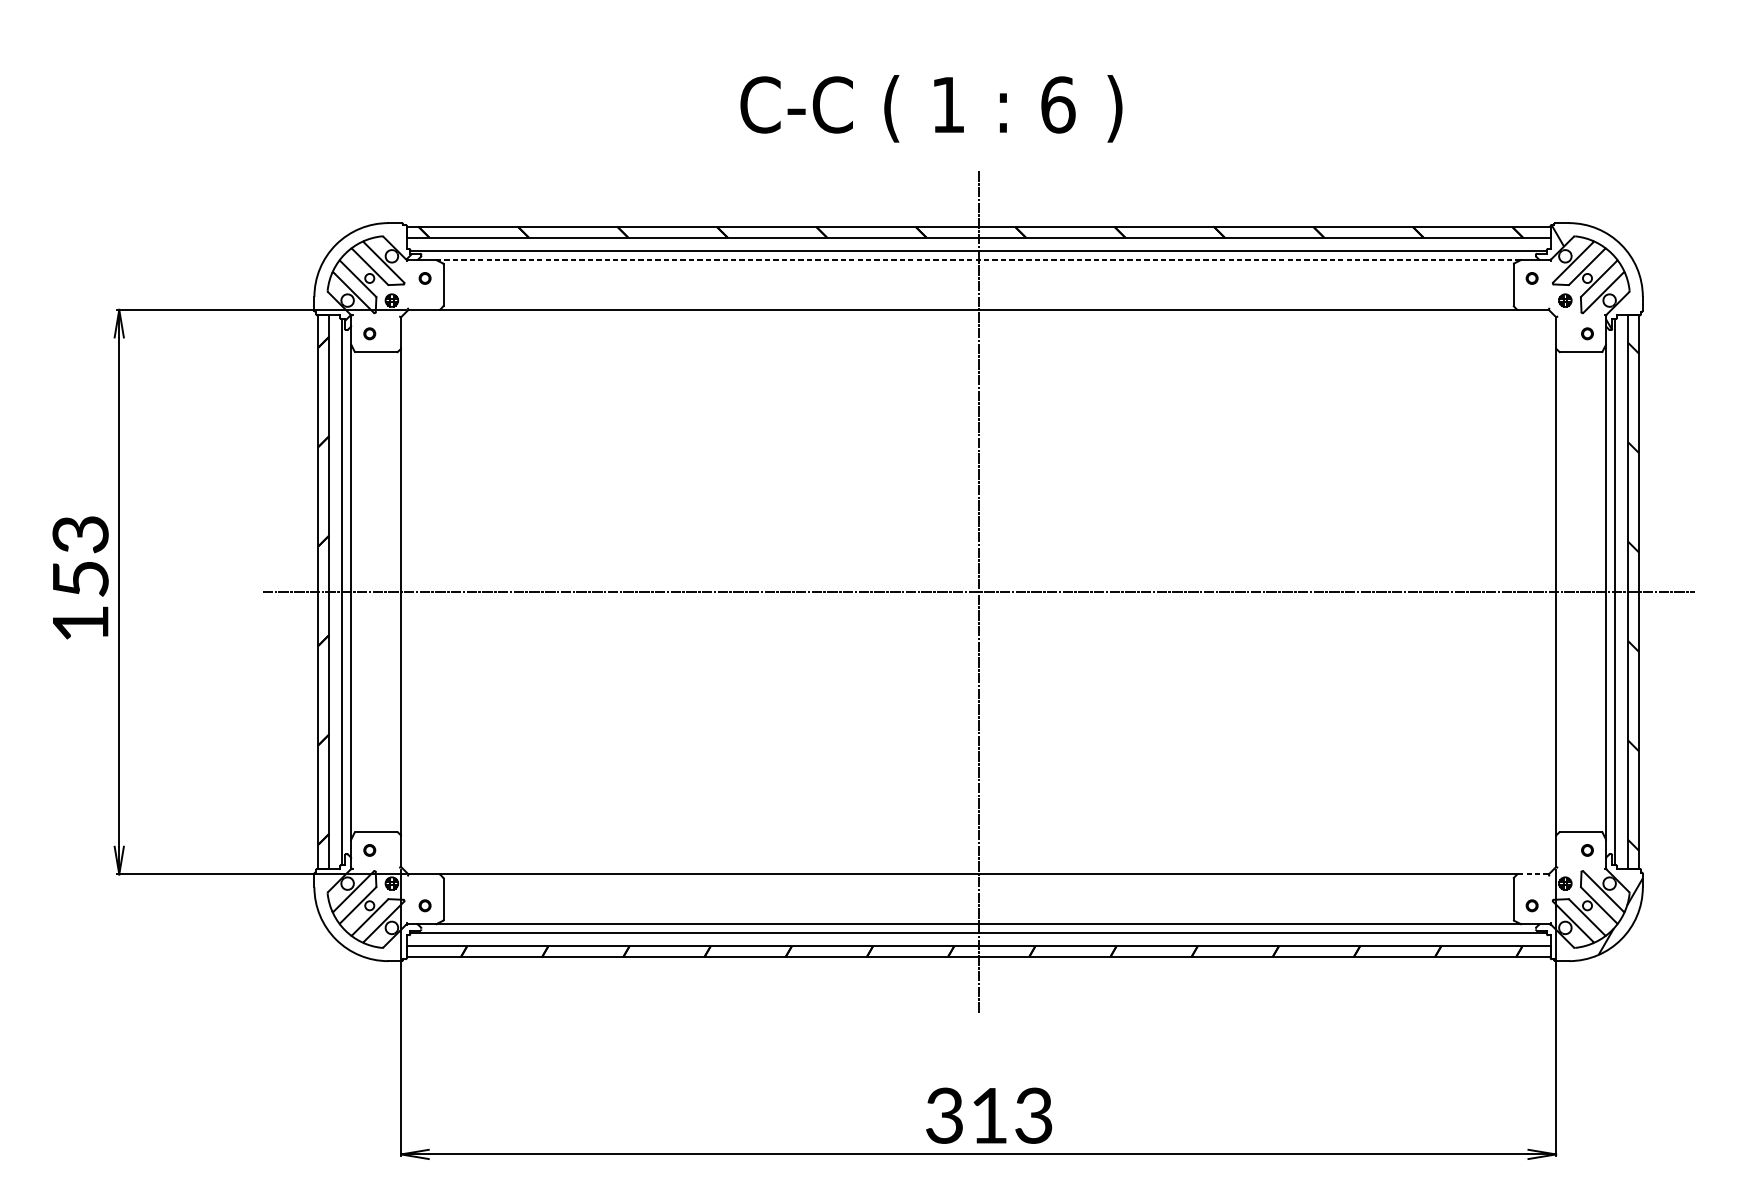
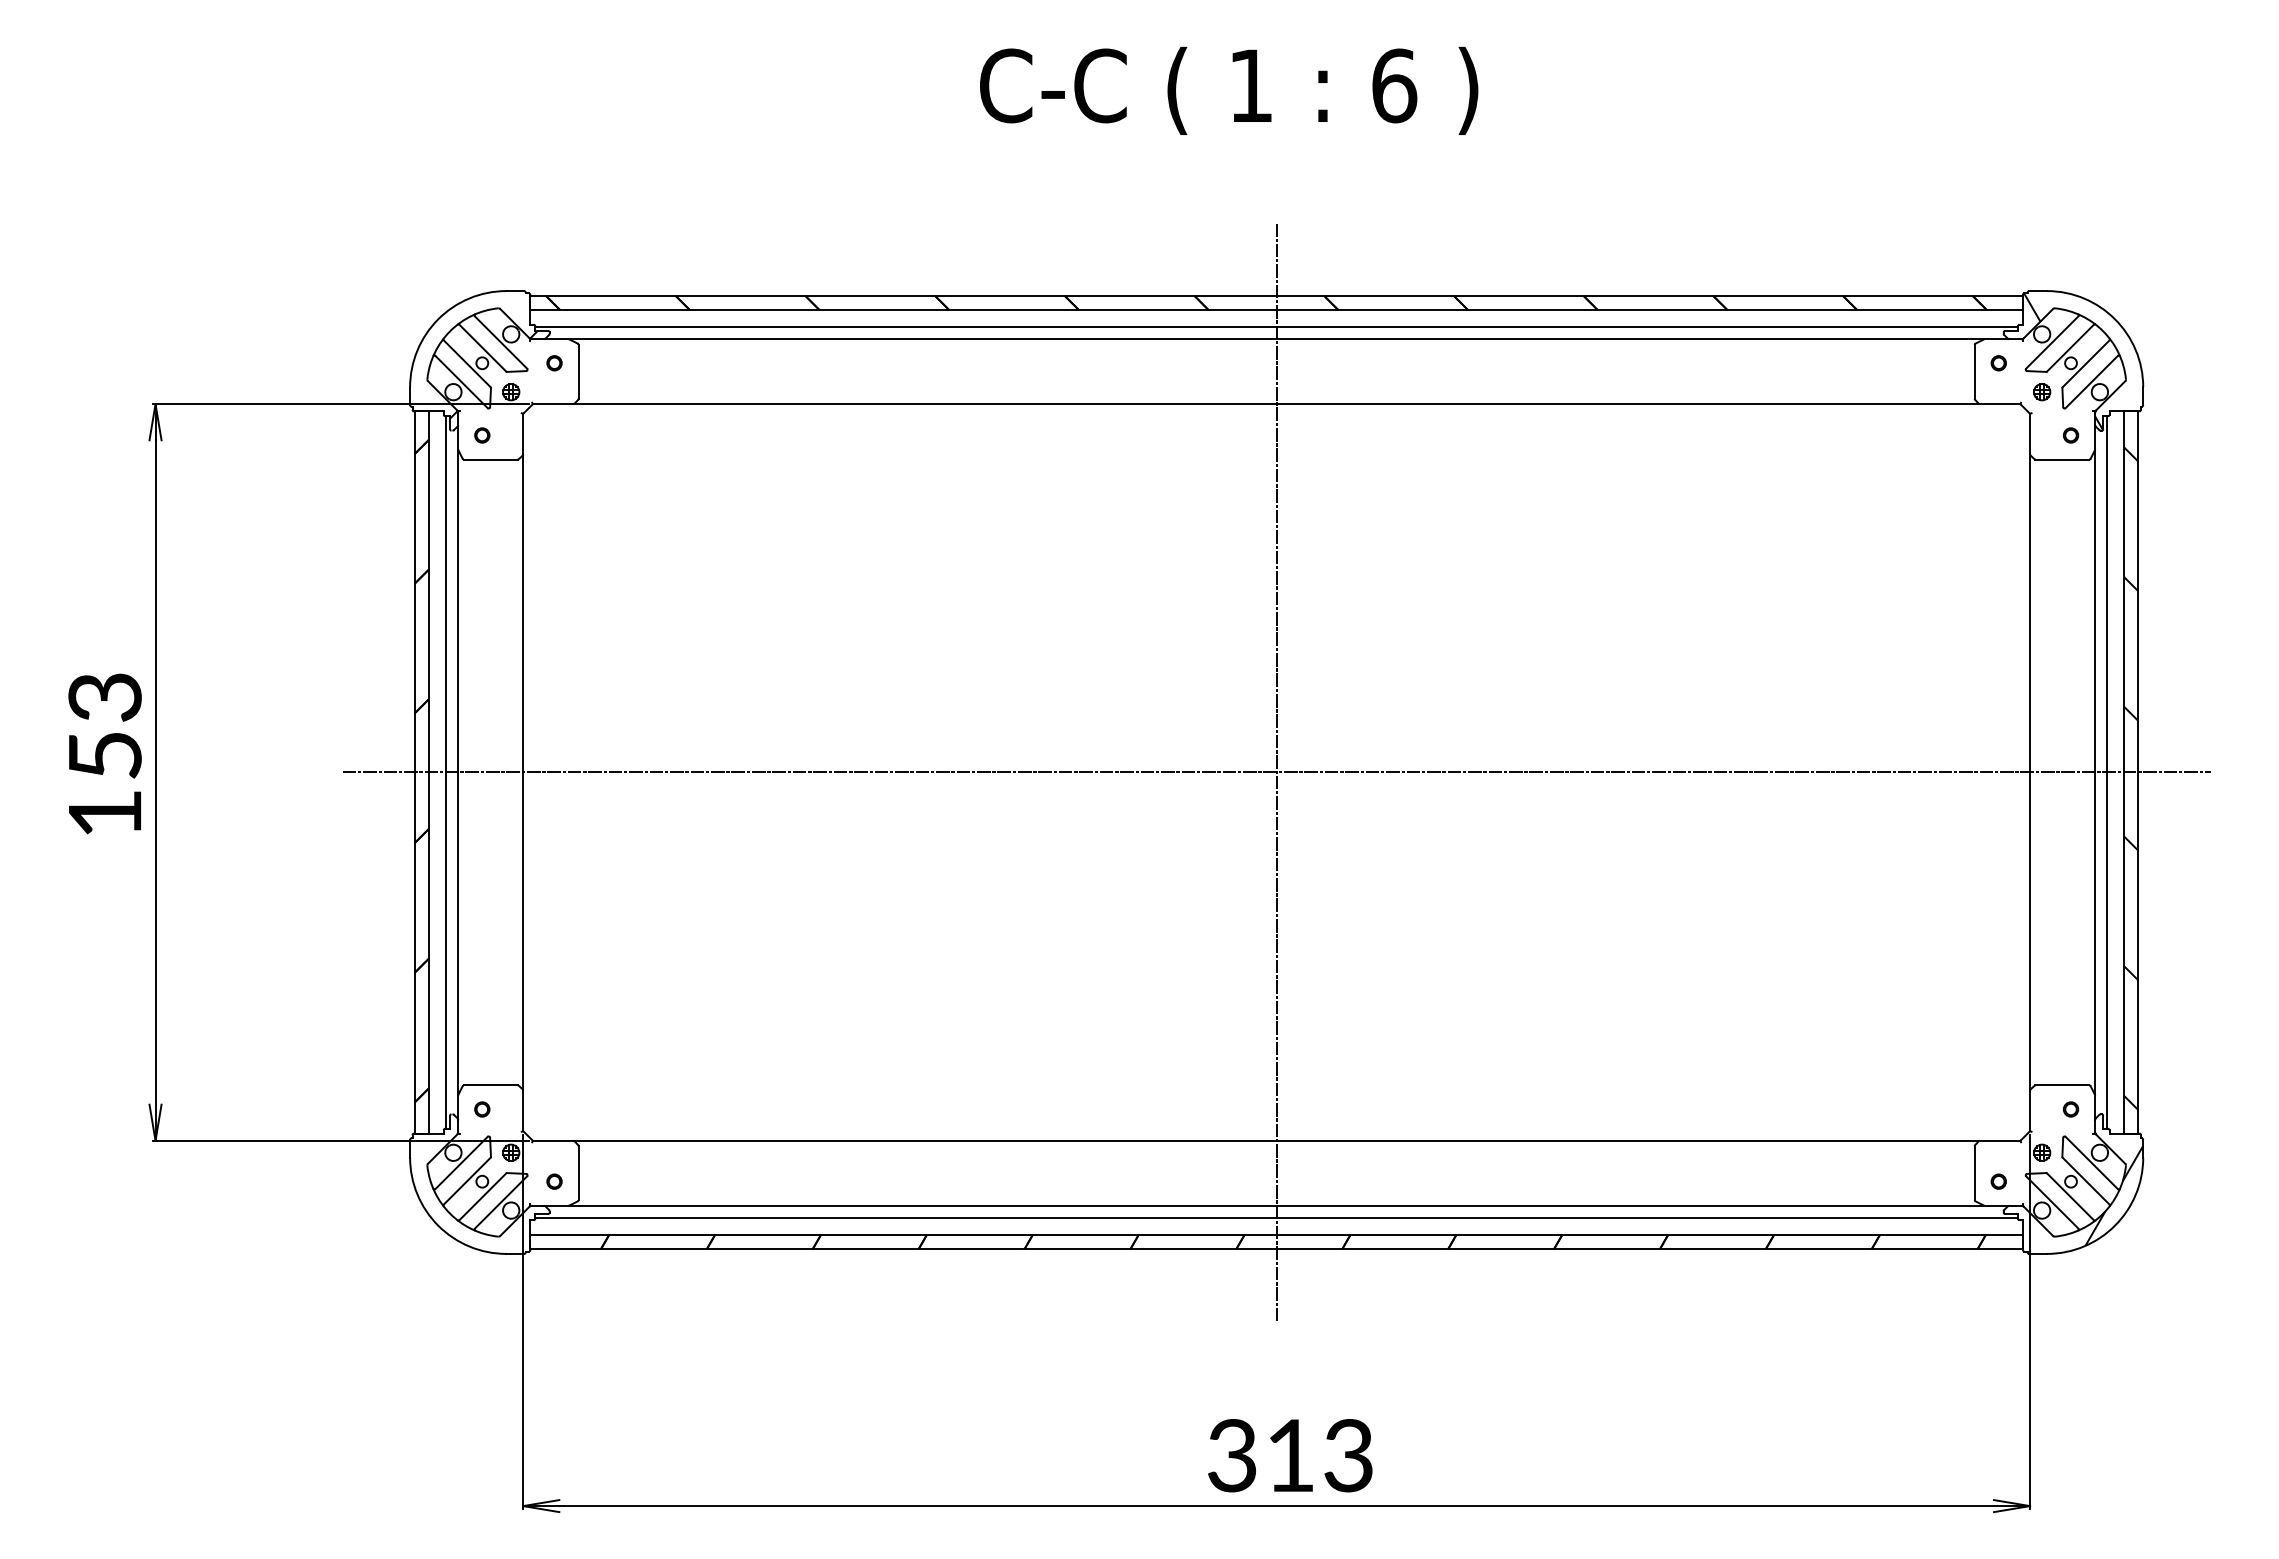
text: (931, 108) -> (1229, 90), moved
line: (979, 260) -> (1277, 339), dashed -> solid
line: (1532, 874) -> (1999, 1140), dashed -> solid

